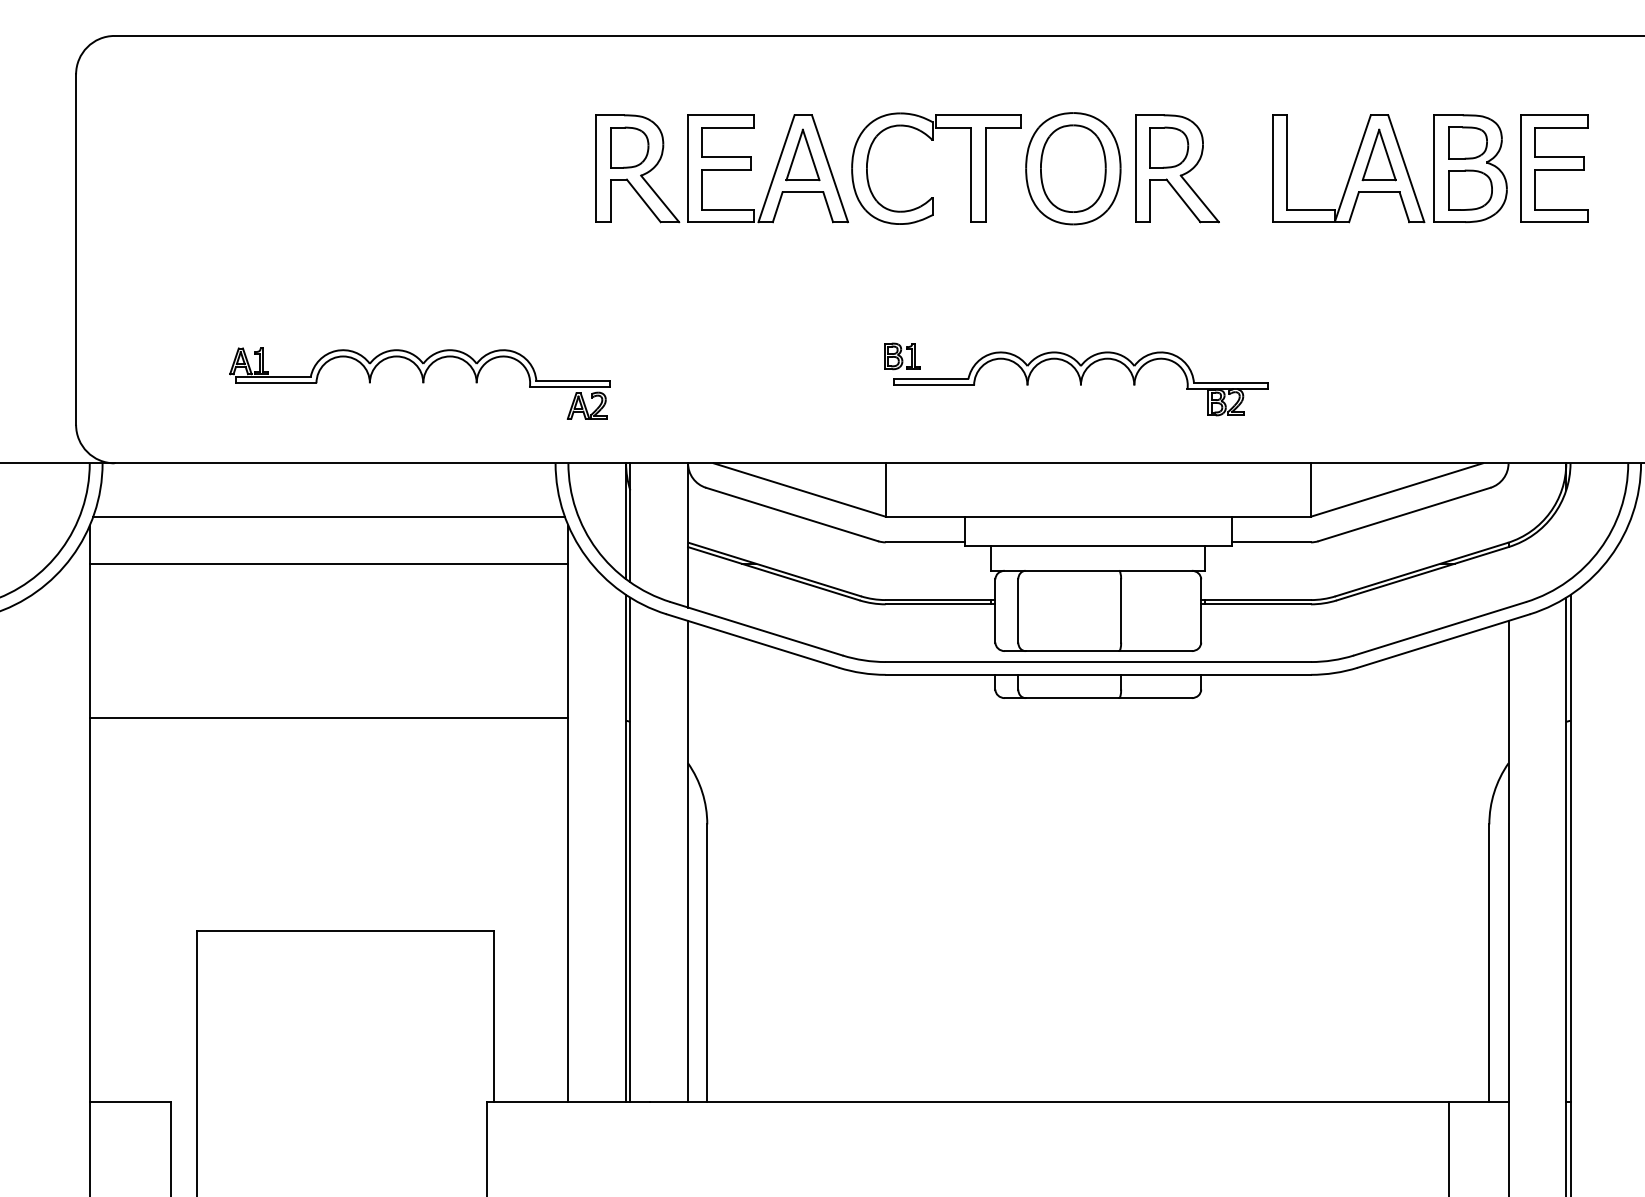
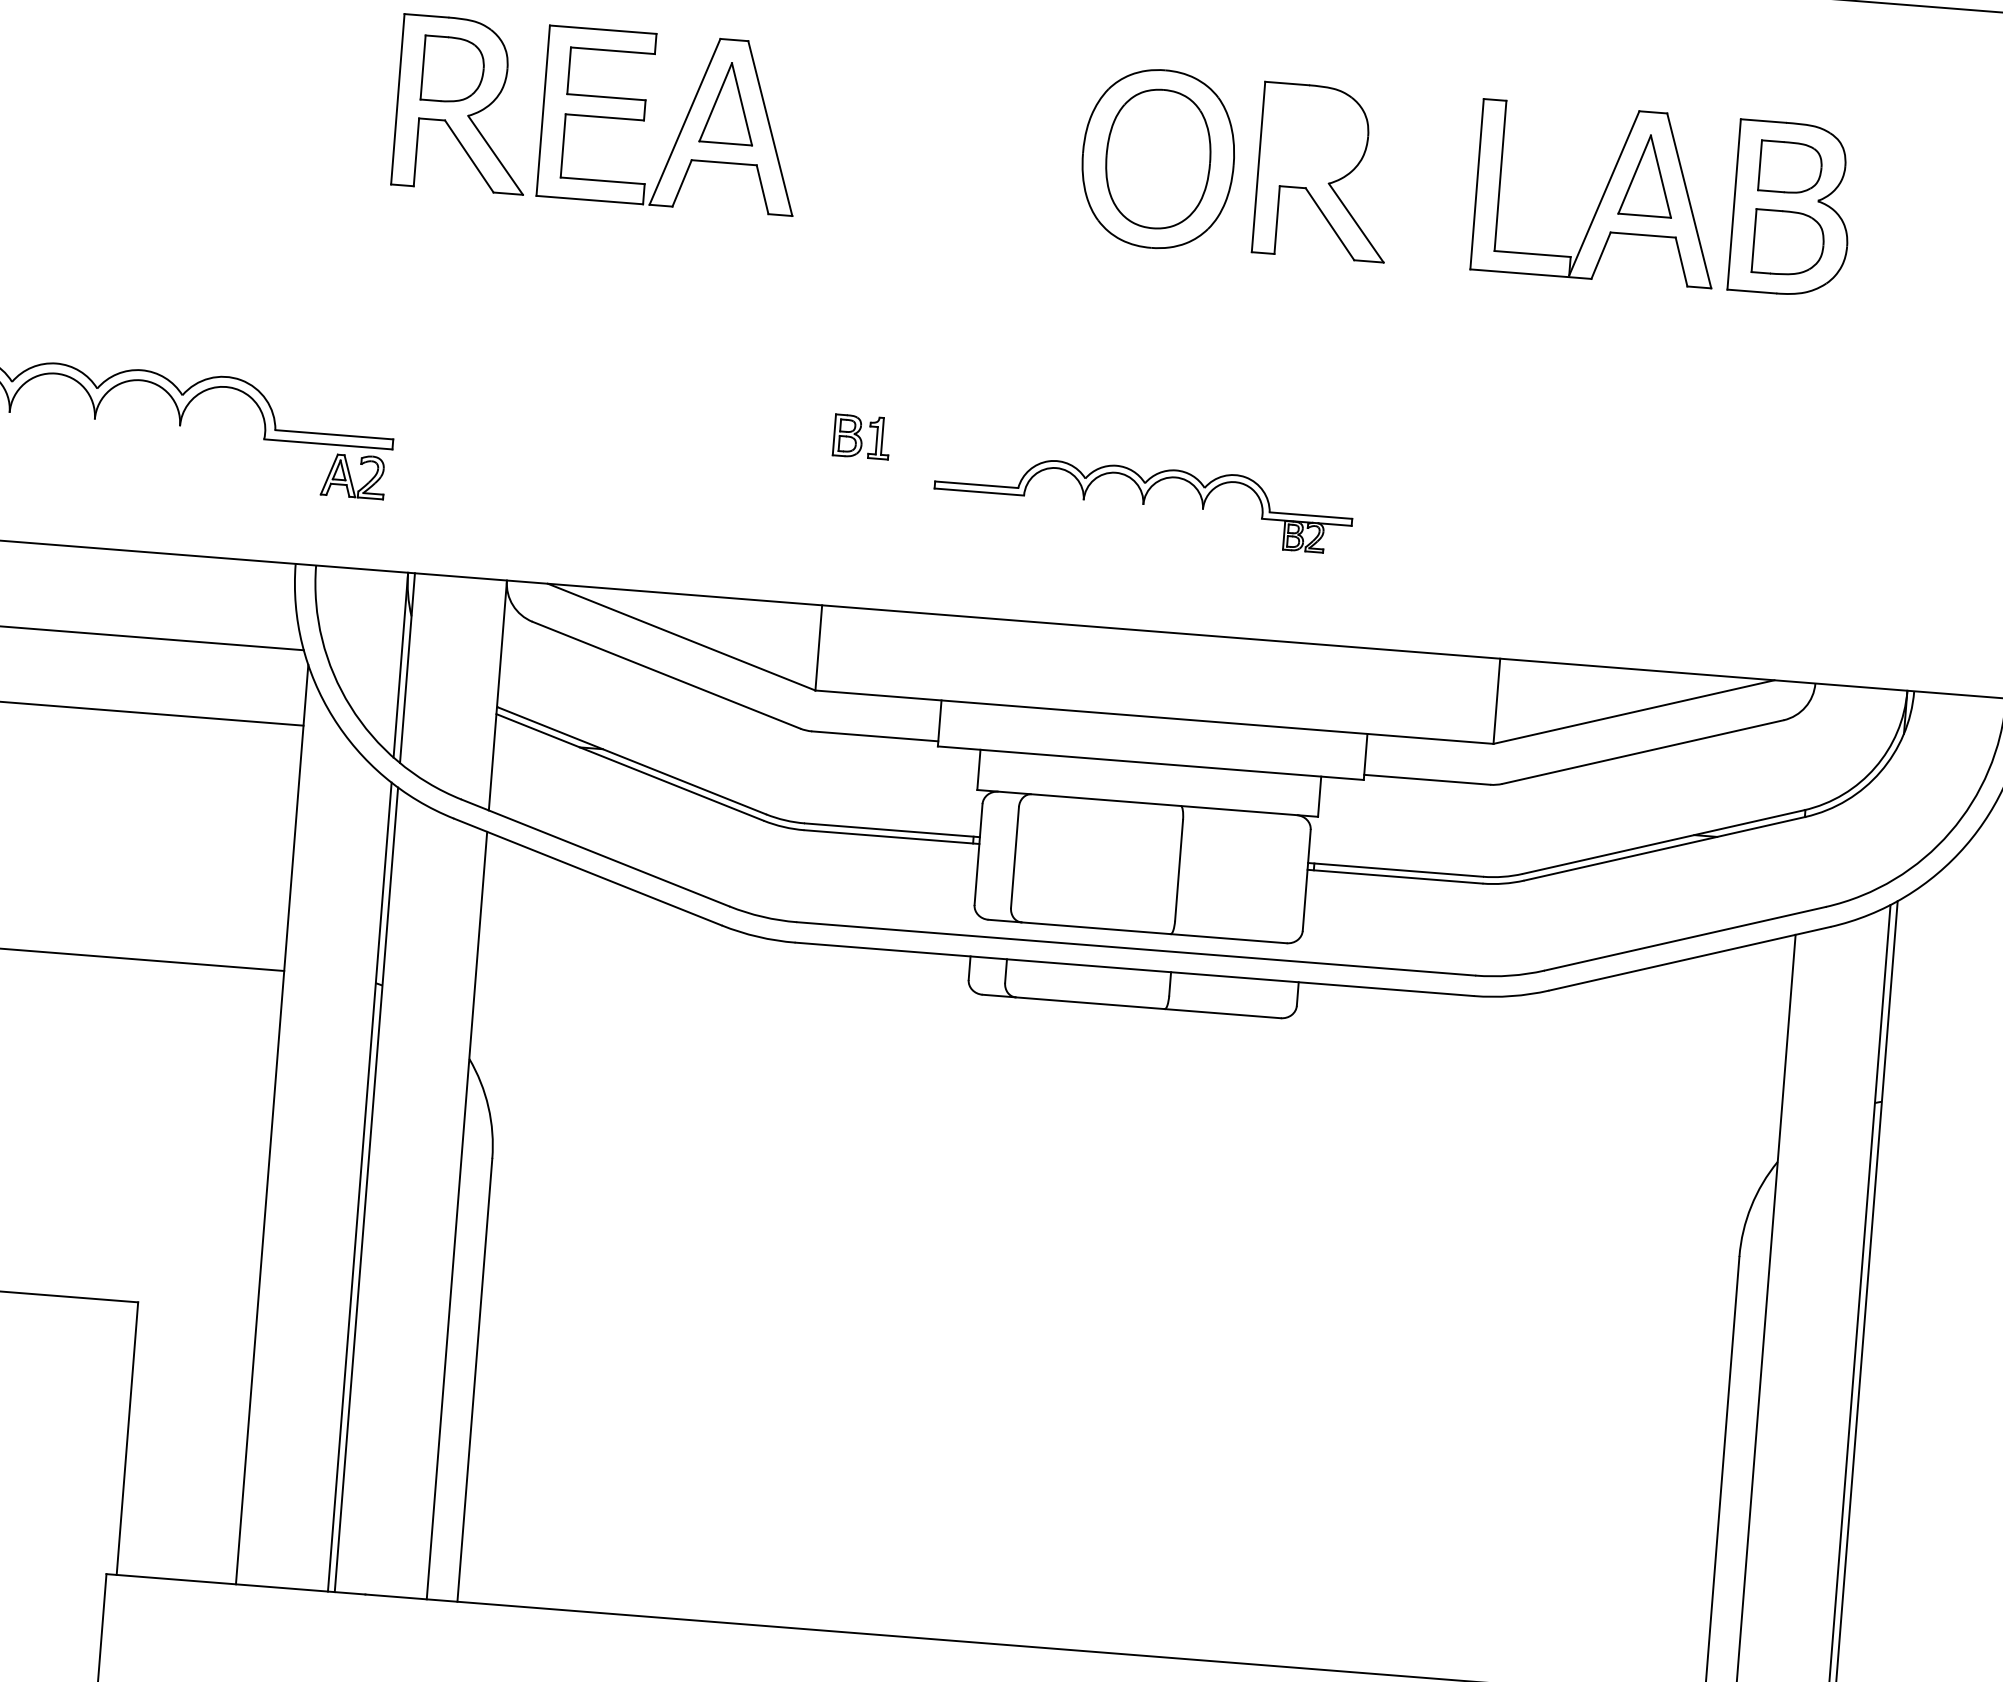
part: (933, 140) -> (938, 96), removed
part: (1169, 147) -> (1314, 137), removed
part: (1554, 168) -> (1925, 219), removed
part: (1080, 383) -> (1142, 502), size x0.7

